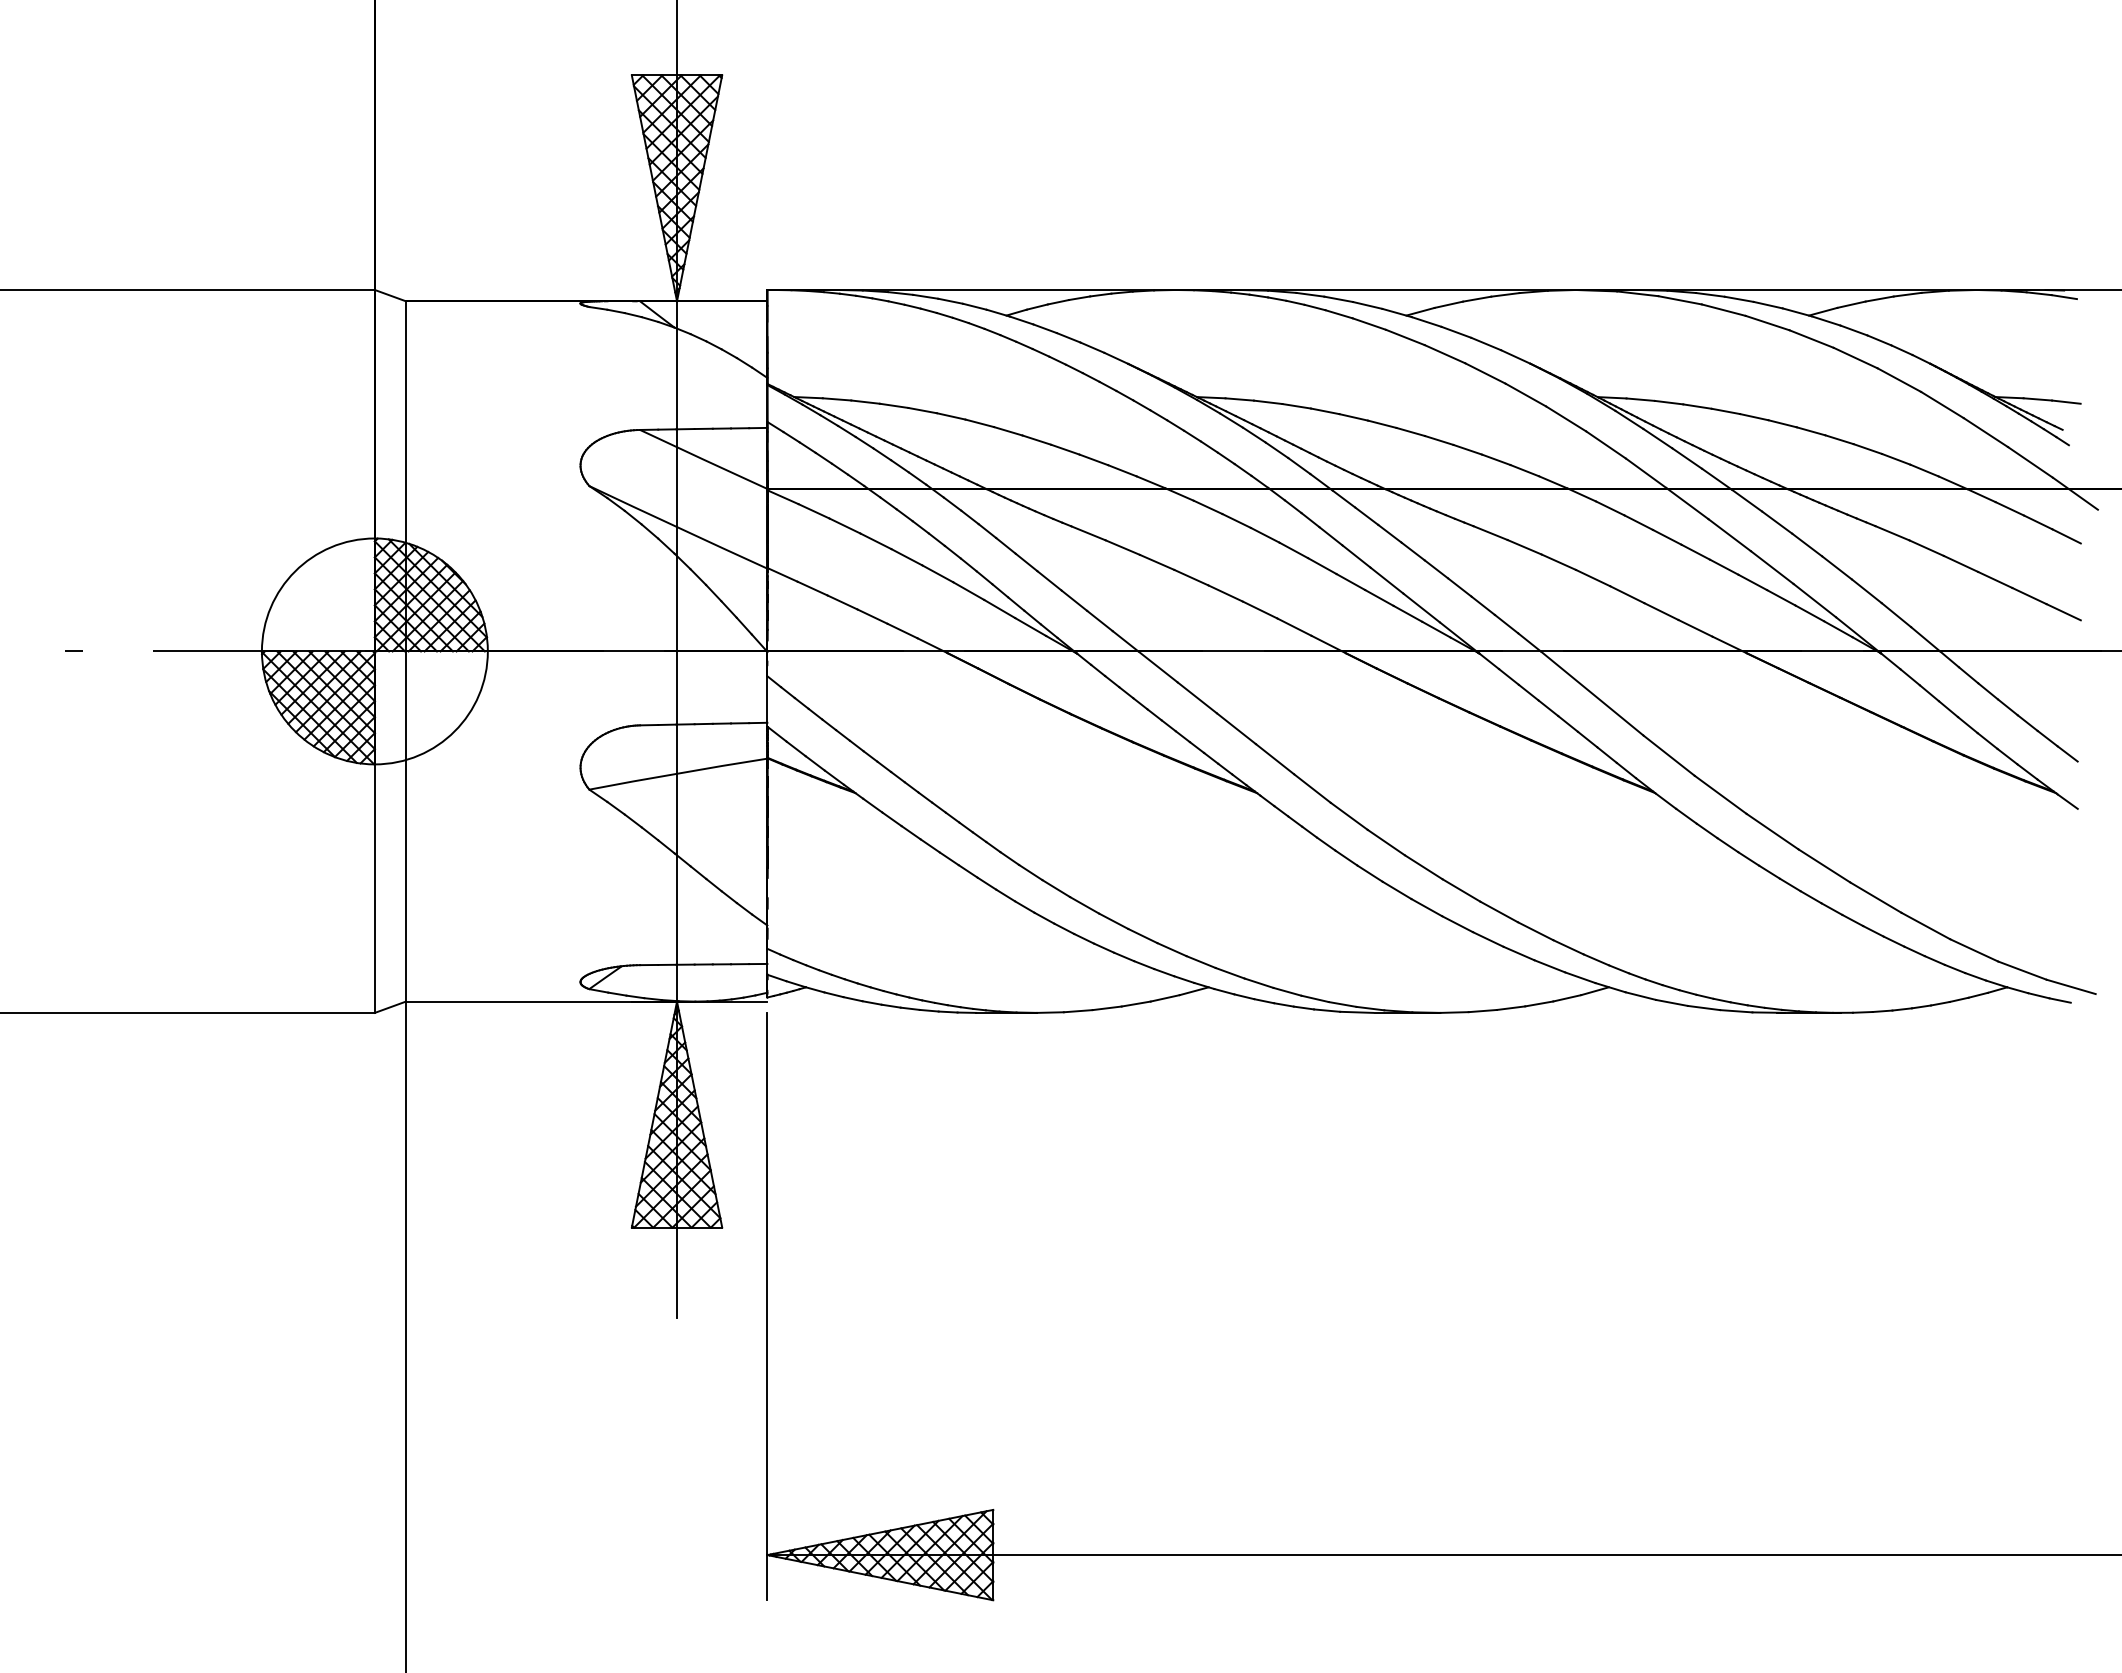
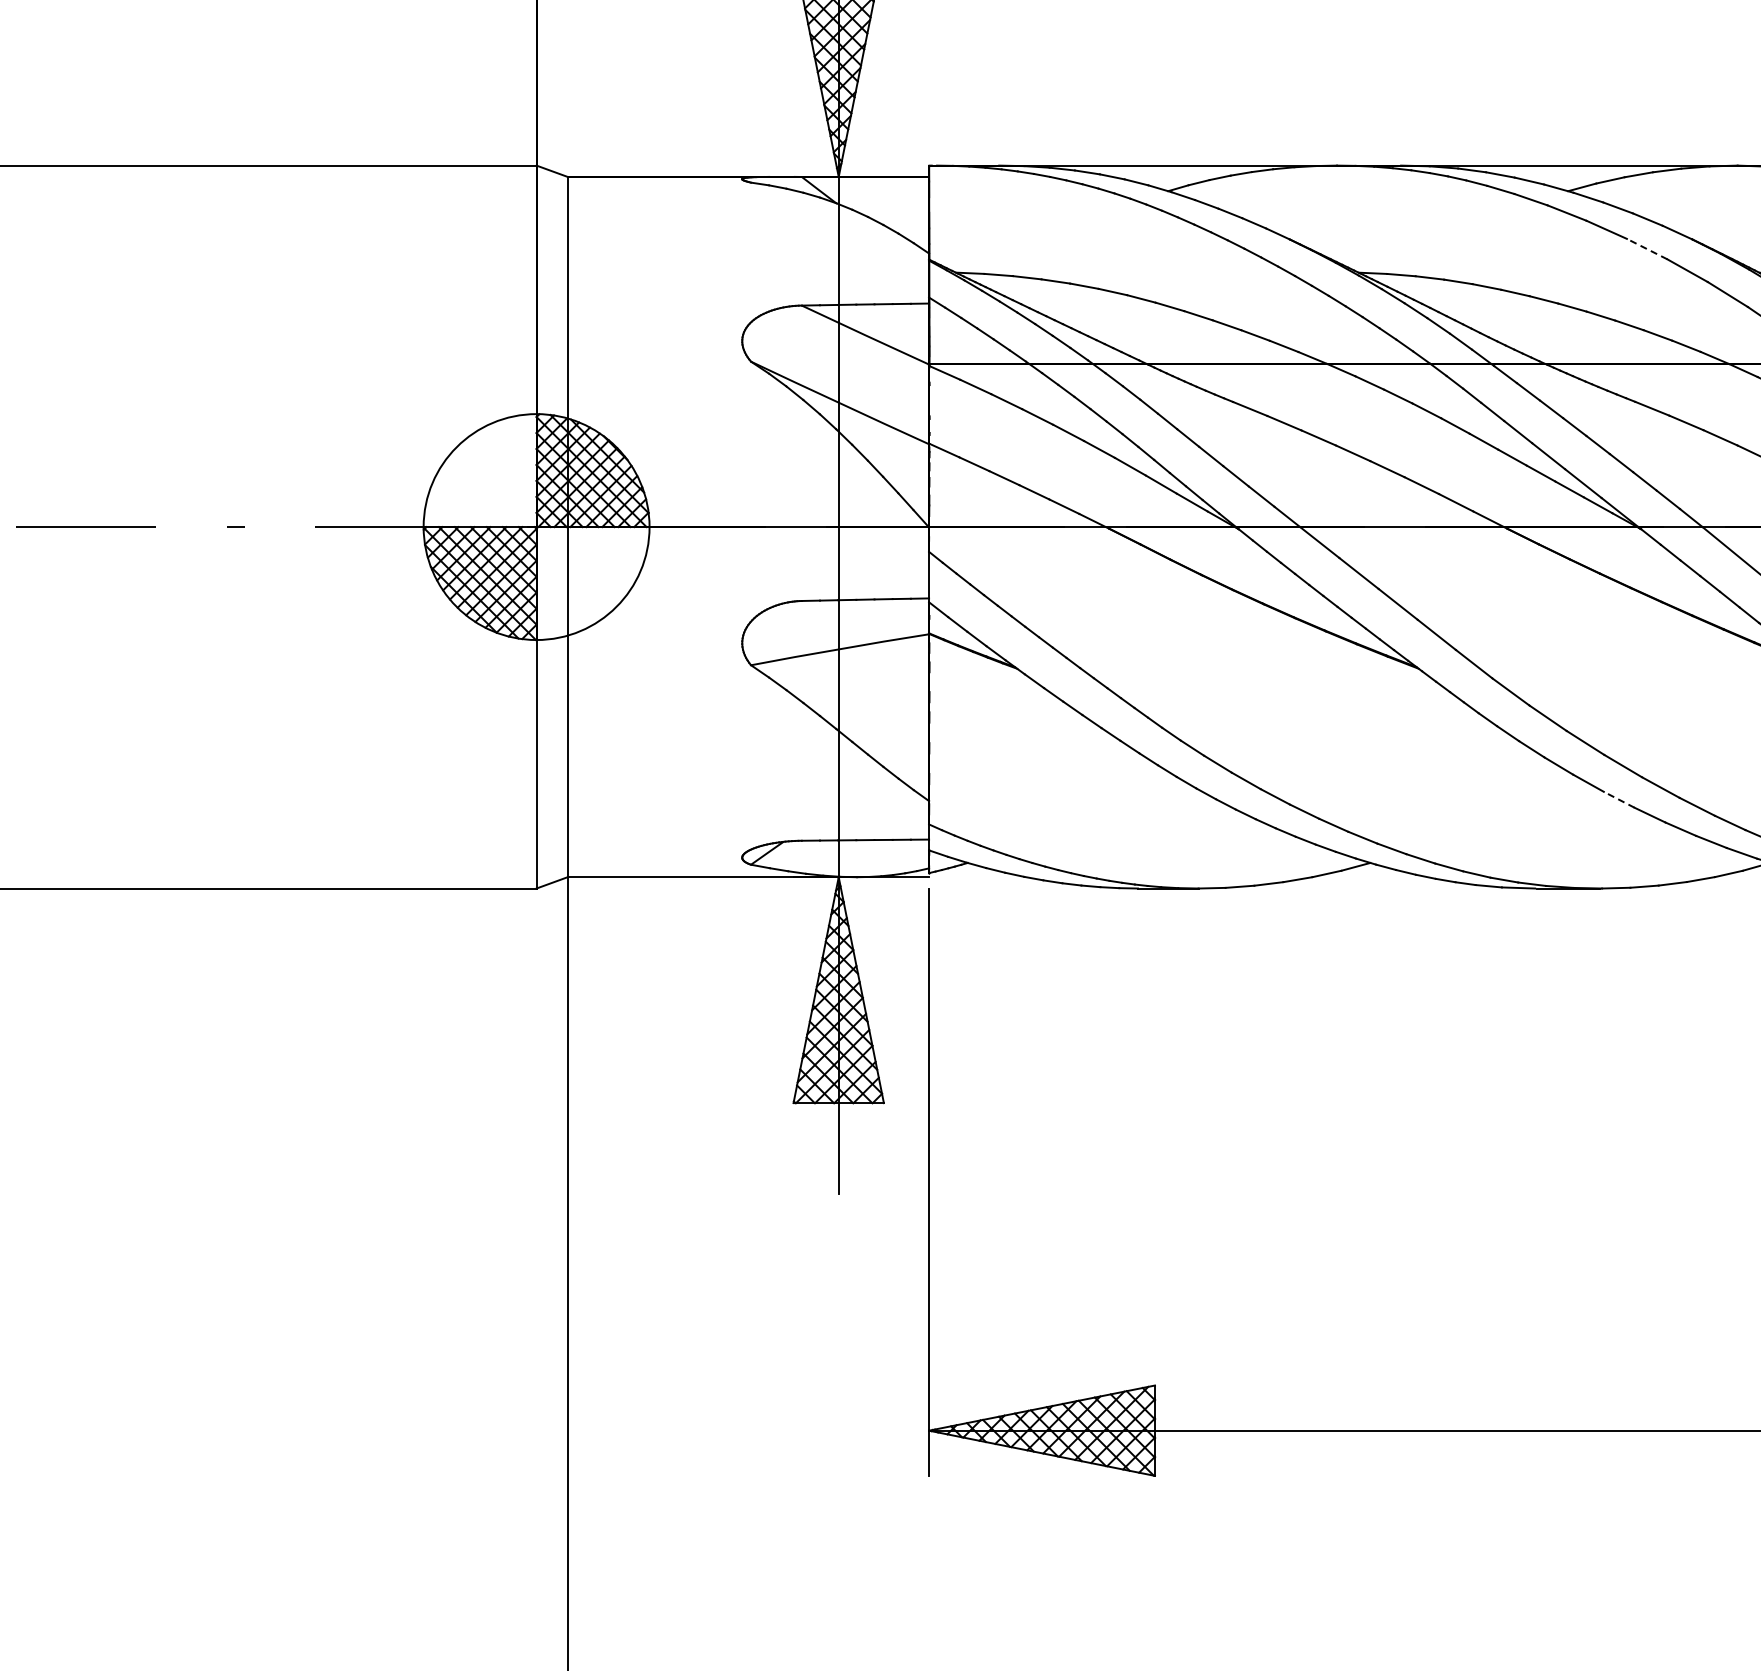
line: (1485, 373) -> (1647, 249), solid -> dashed
line: (1457, 923) -> (1619, 799), solid -> dashed

